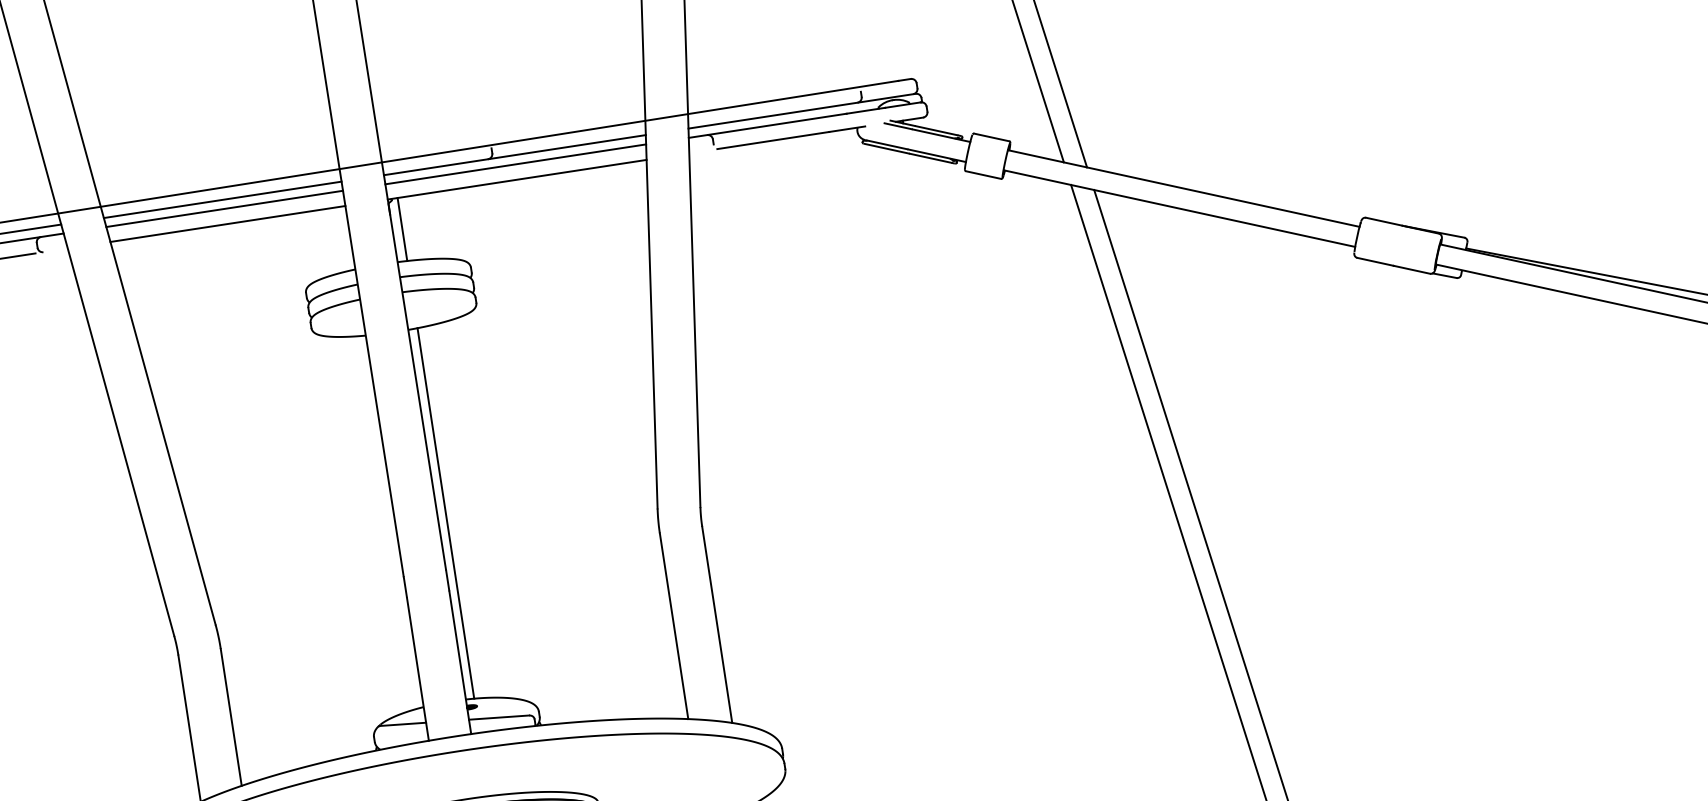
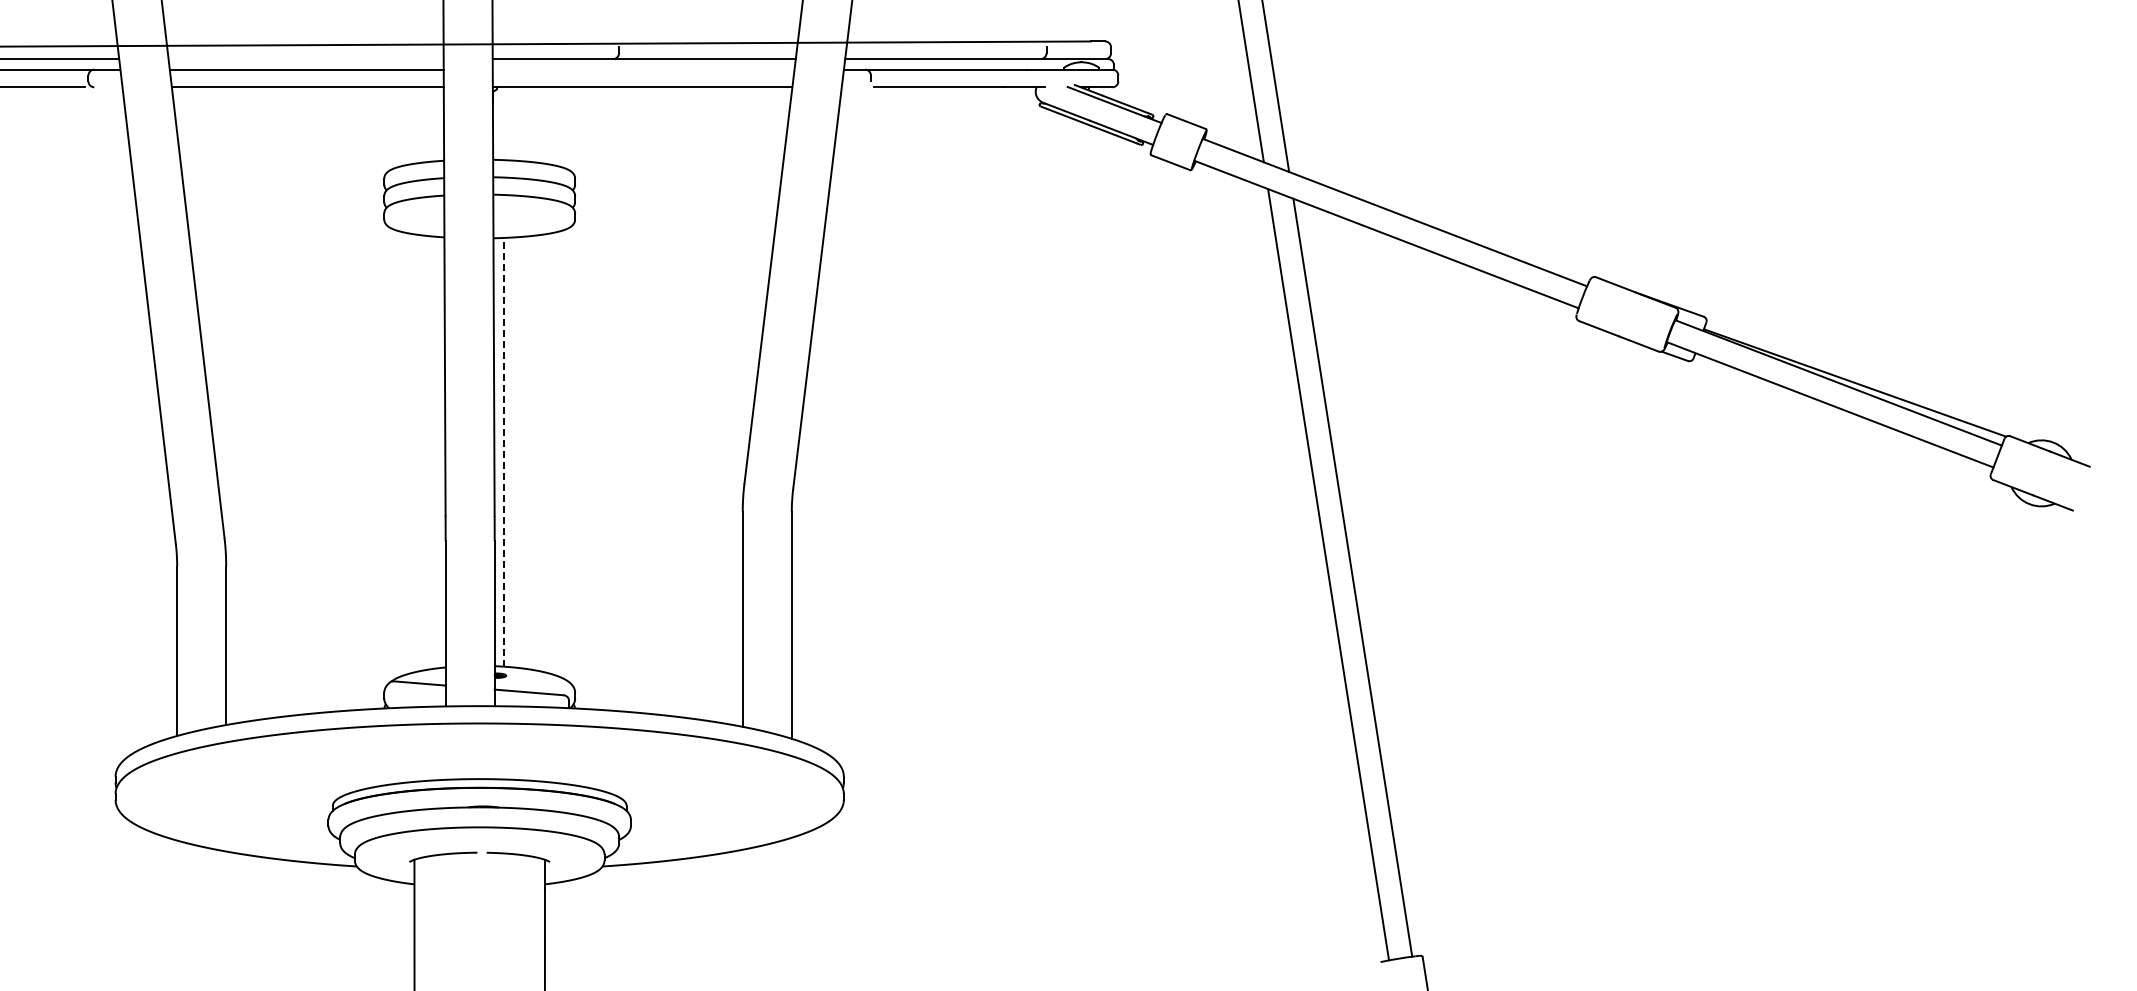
line: (515, 164) -> (643, 69), removed
line: (222, 200) -> (305, 59), removed
line: (402, 229) -> (504, 123), removed
line: (446, 512) -> (504, 451), solid -> dashed

